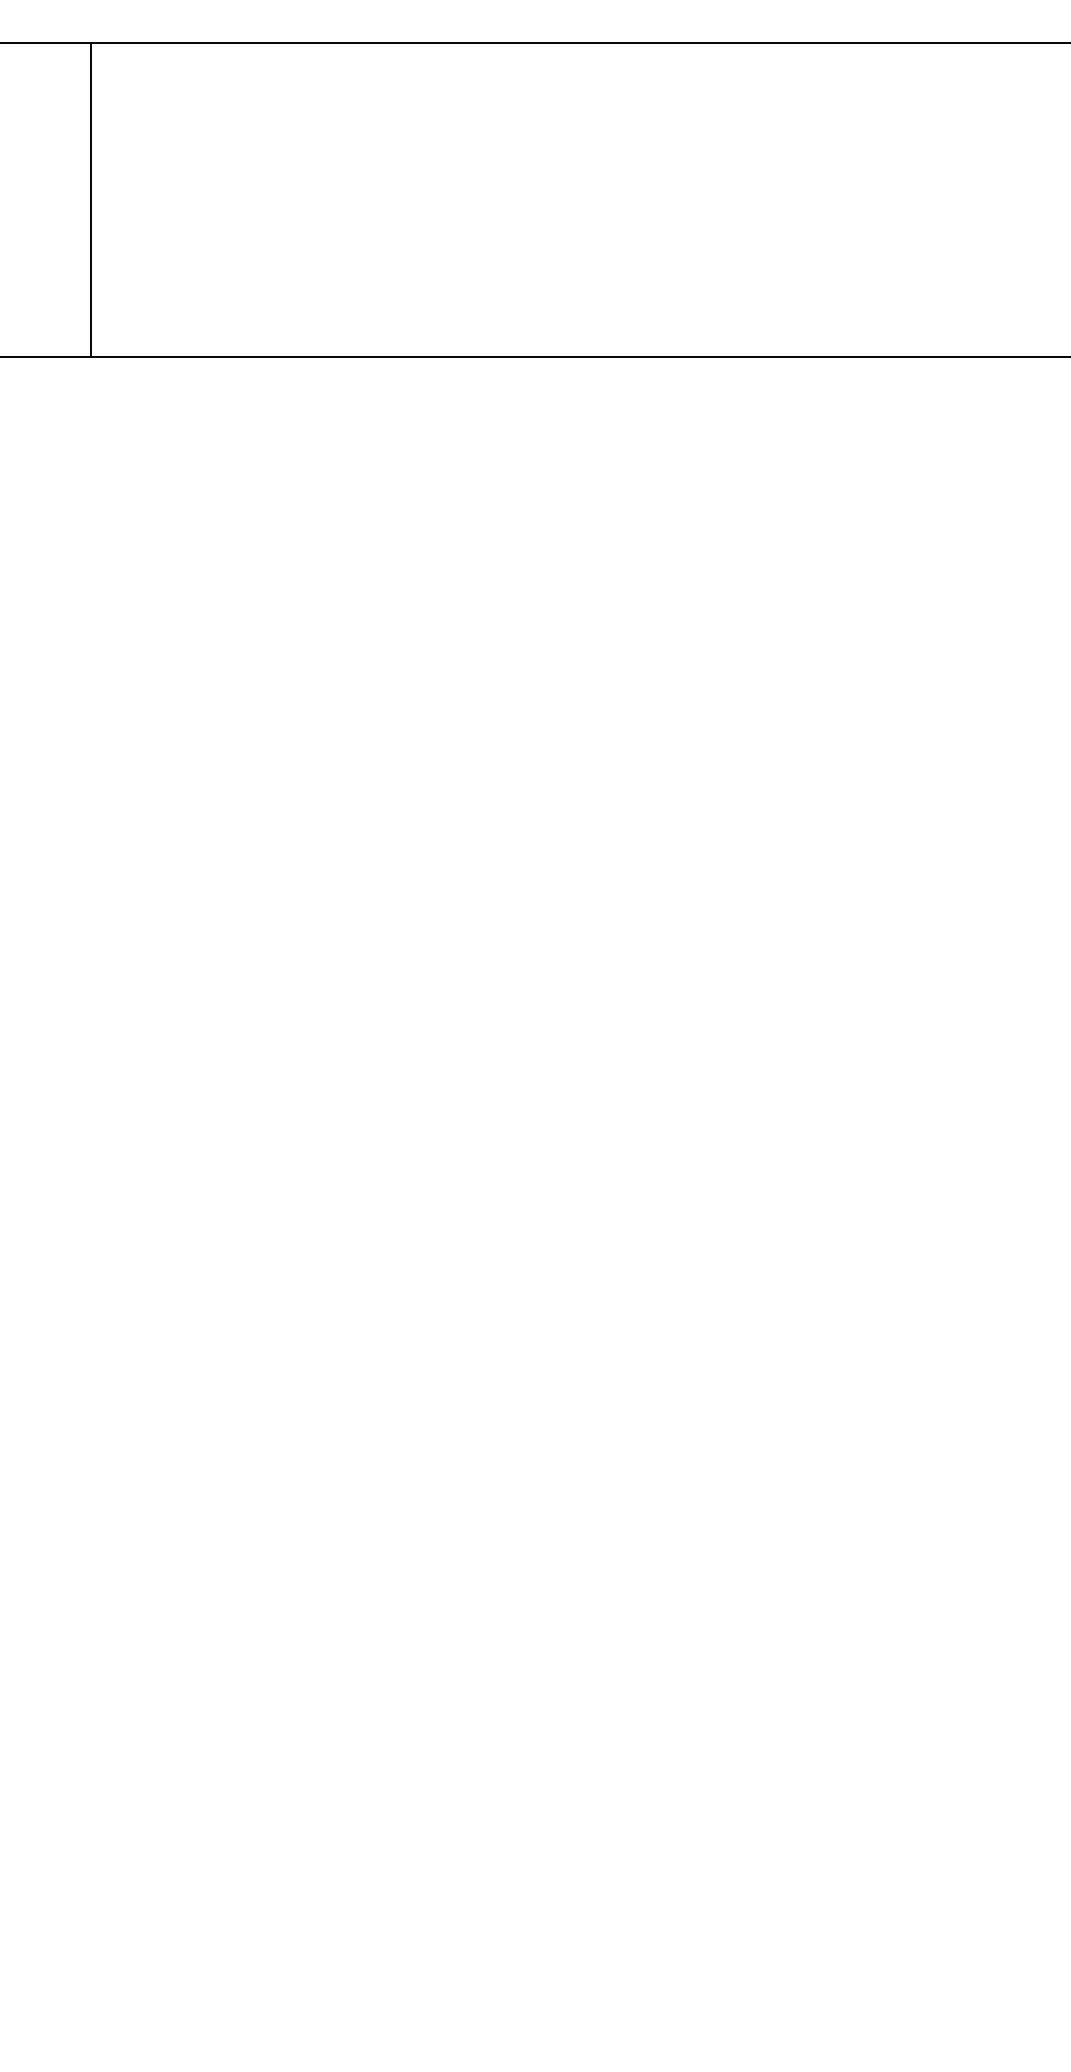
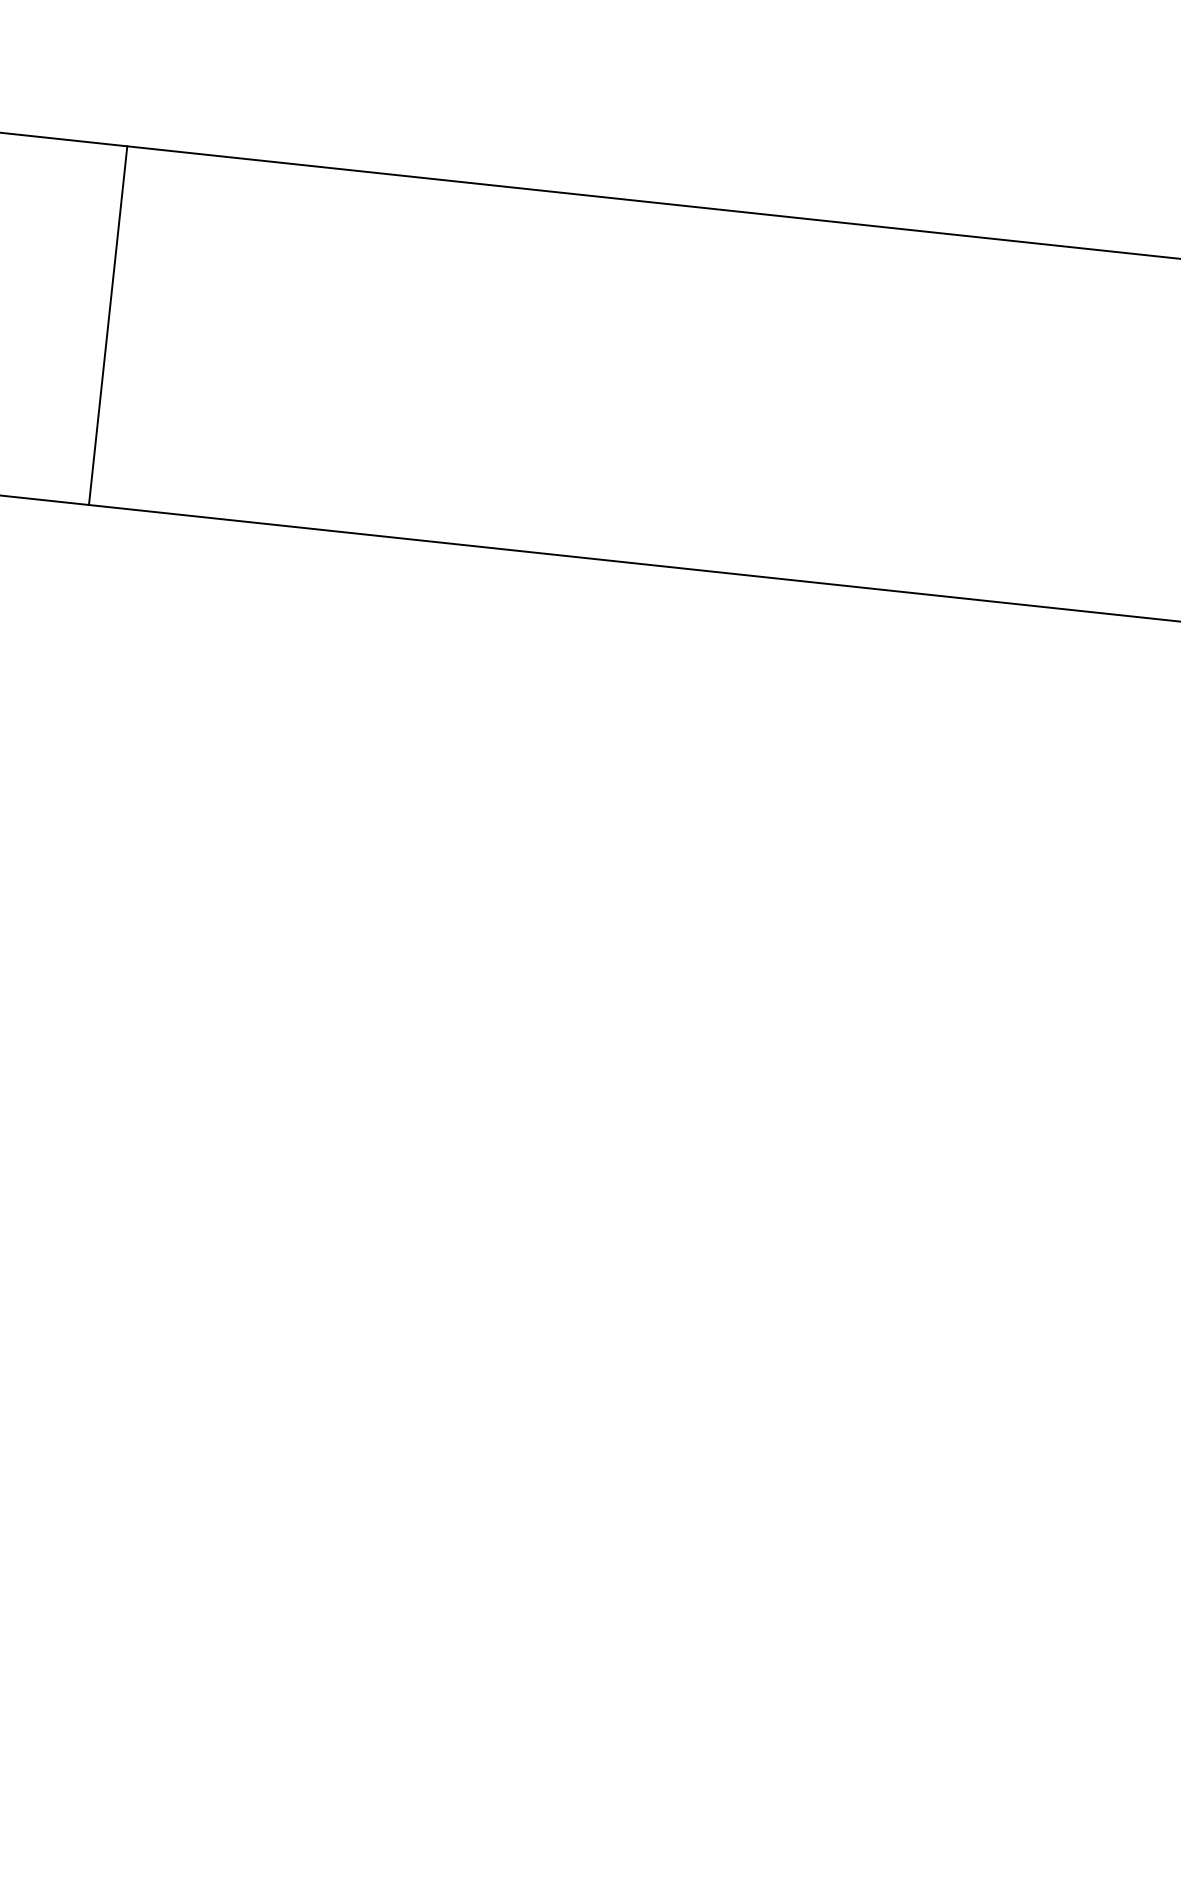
line: (90, 199) -> (107, 325), moved

